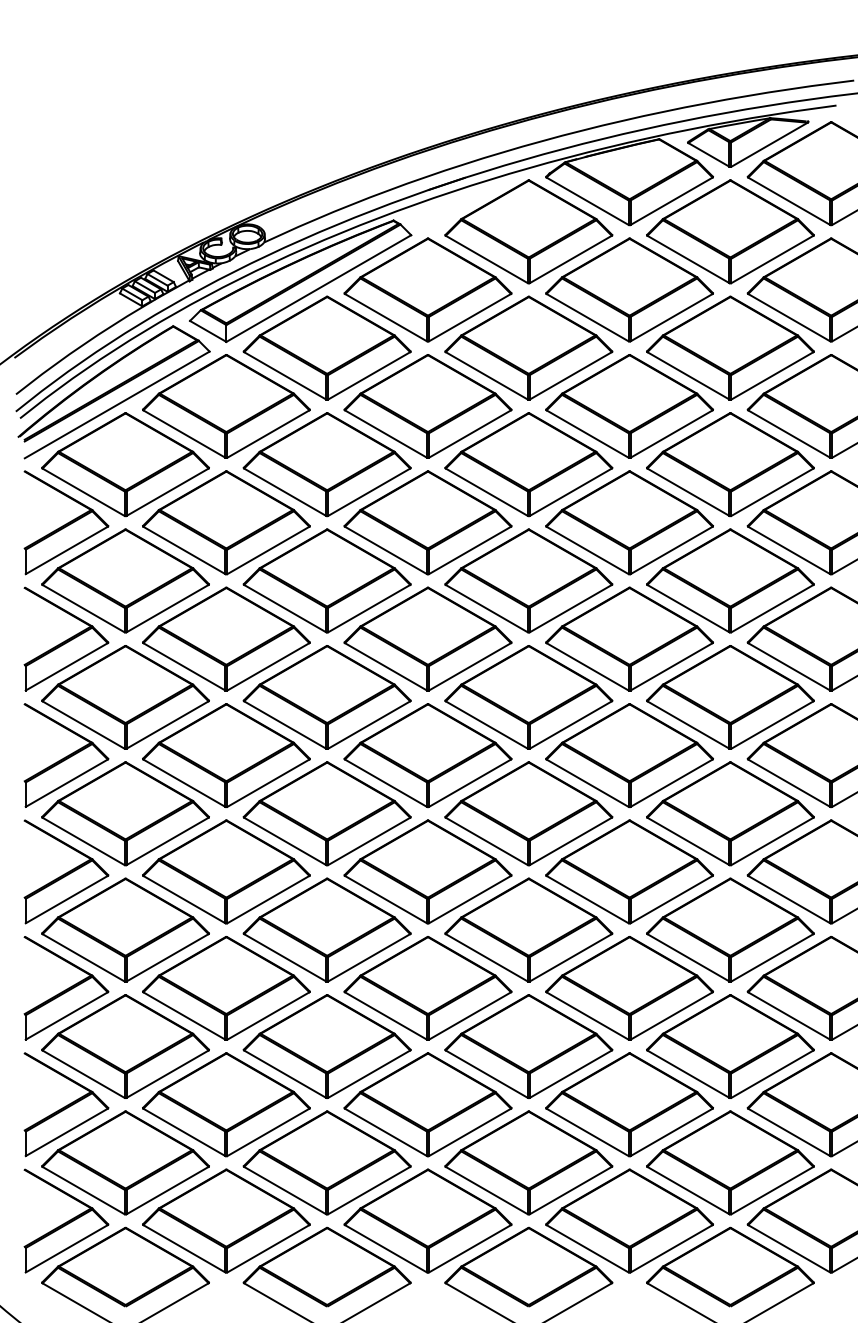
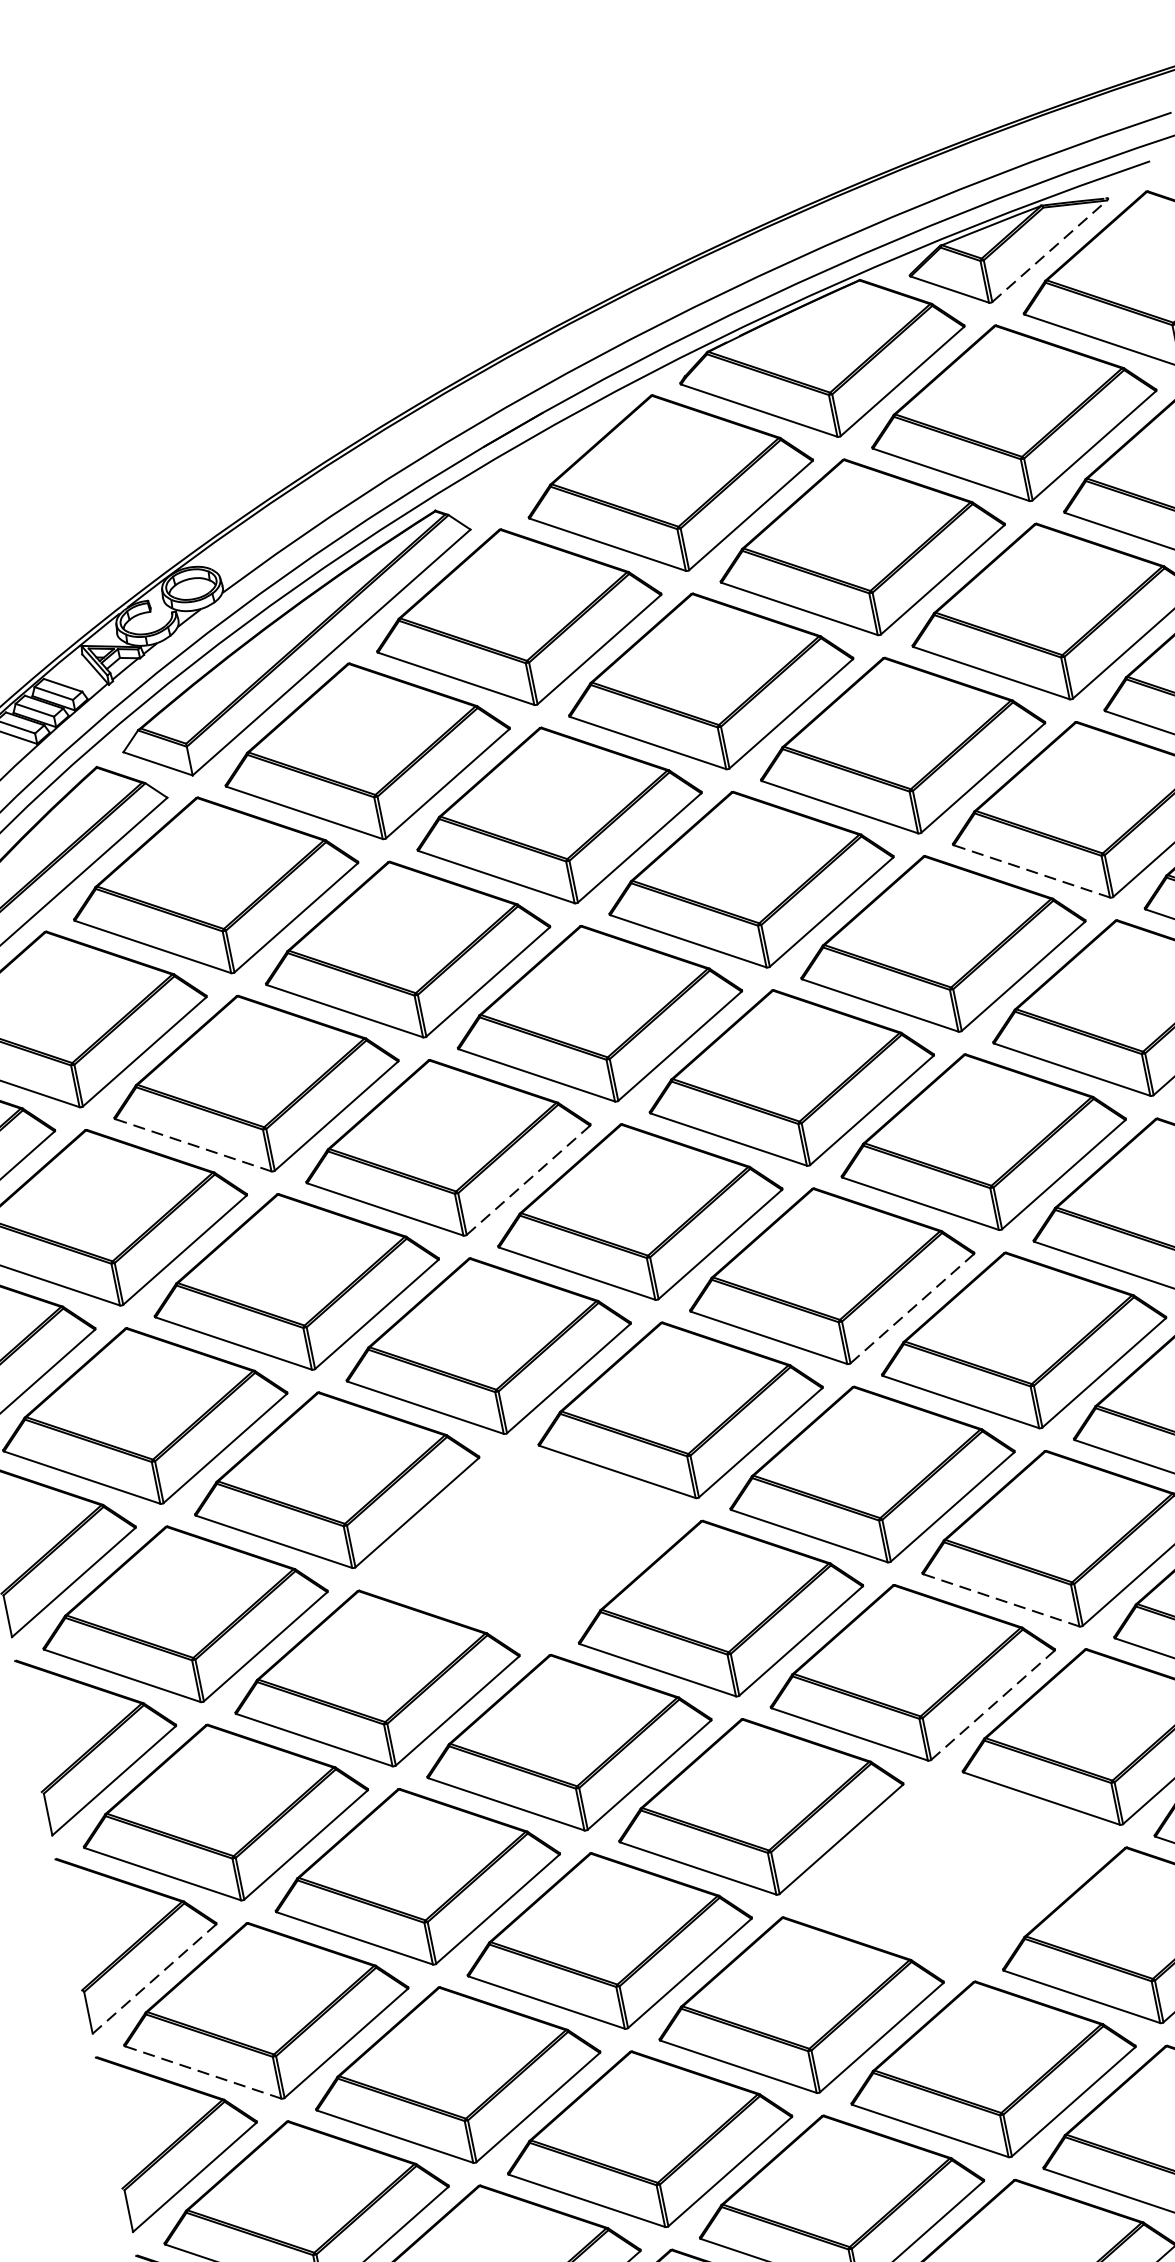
line: (769, 144) -> (1049, 250), solid -> dashed
line: (688, 492) -> (1032, 871), solid -> dashed
line: (184, 550) -> (193, 1145), solid -> dashed
line: (369, 608) -> (528, 1179), solid -> dashed
line: (571, 724) -> (913, 1307), solid -> dashed
part: (326, 813) -> (526, 1544), removed
line: (588, 899) -> (1002, 1599), solid -> dashed
line: (571, 957) -> (993, 1704), solid -> dashed
line: (67, 1015) -> (155, 1978), solid -> dashed
part: (528, 1046) -> (951, 1871), removed
line: (84, 1074) -> (204, 2072), solid -> dashed

